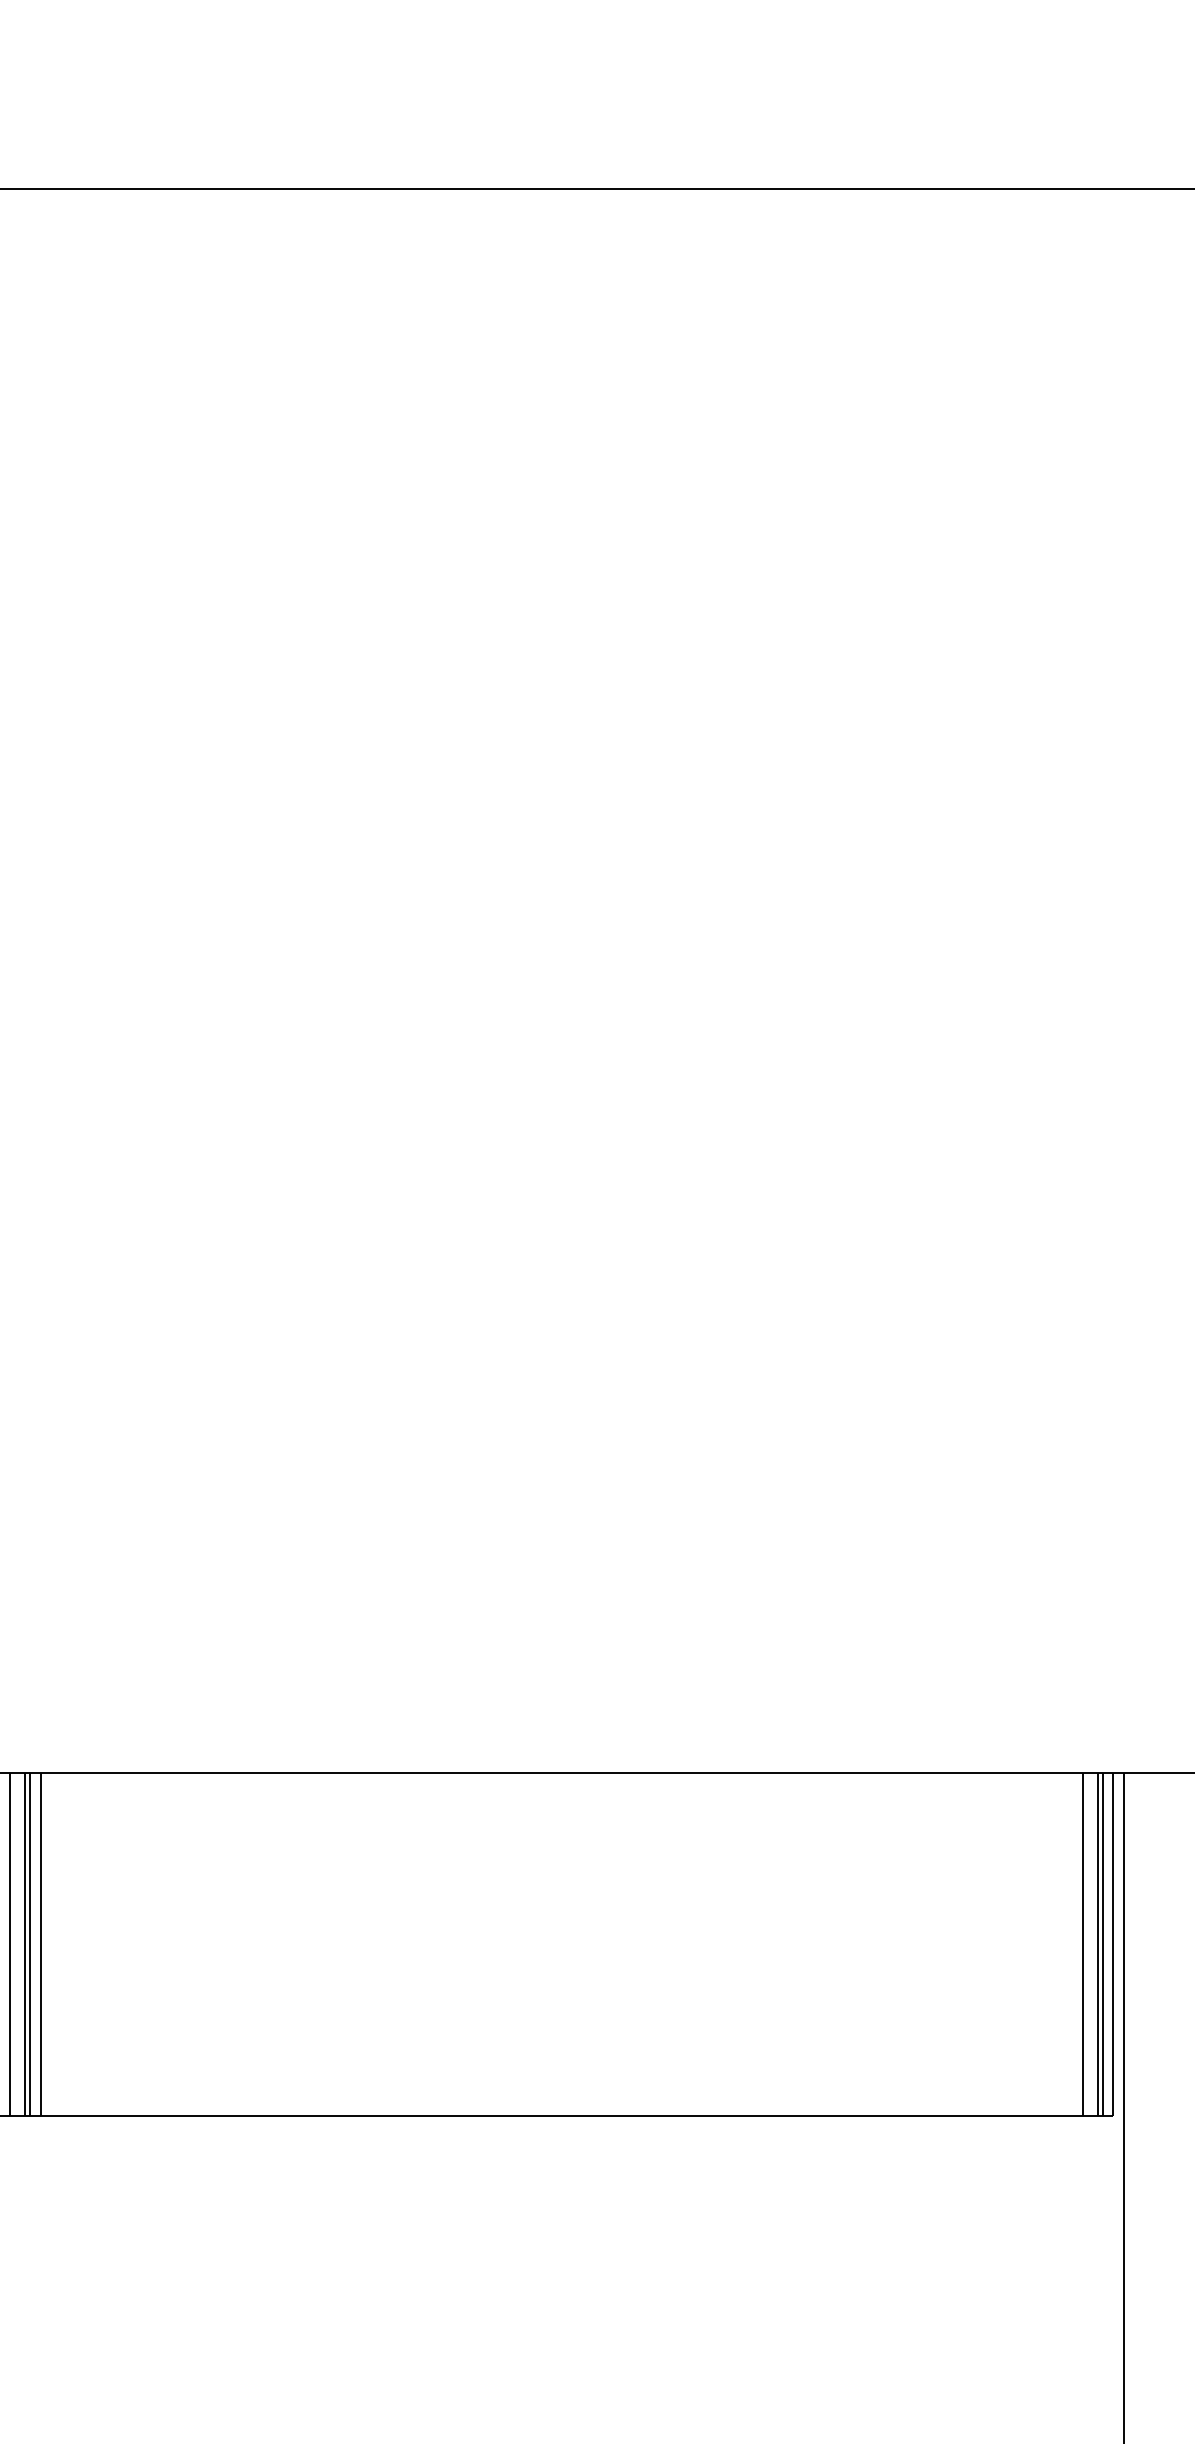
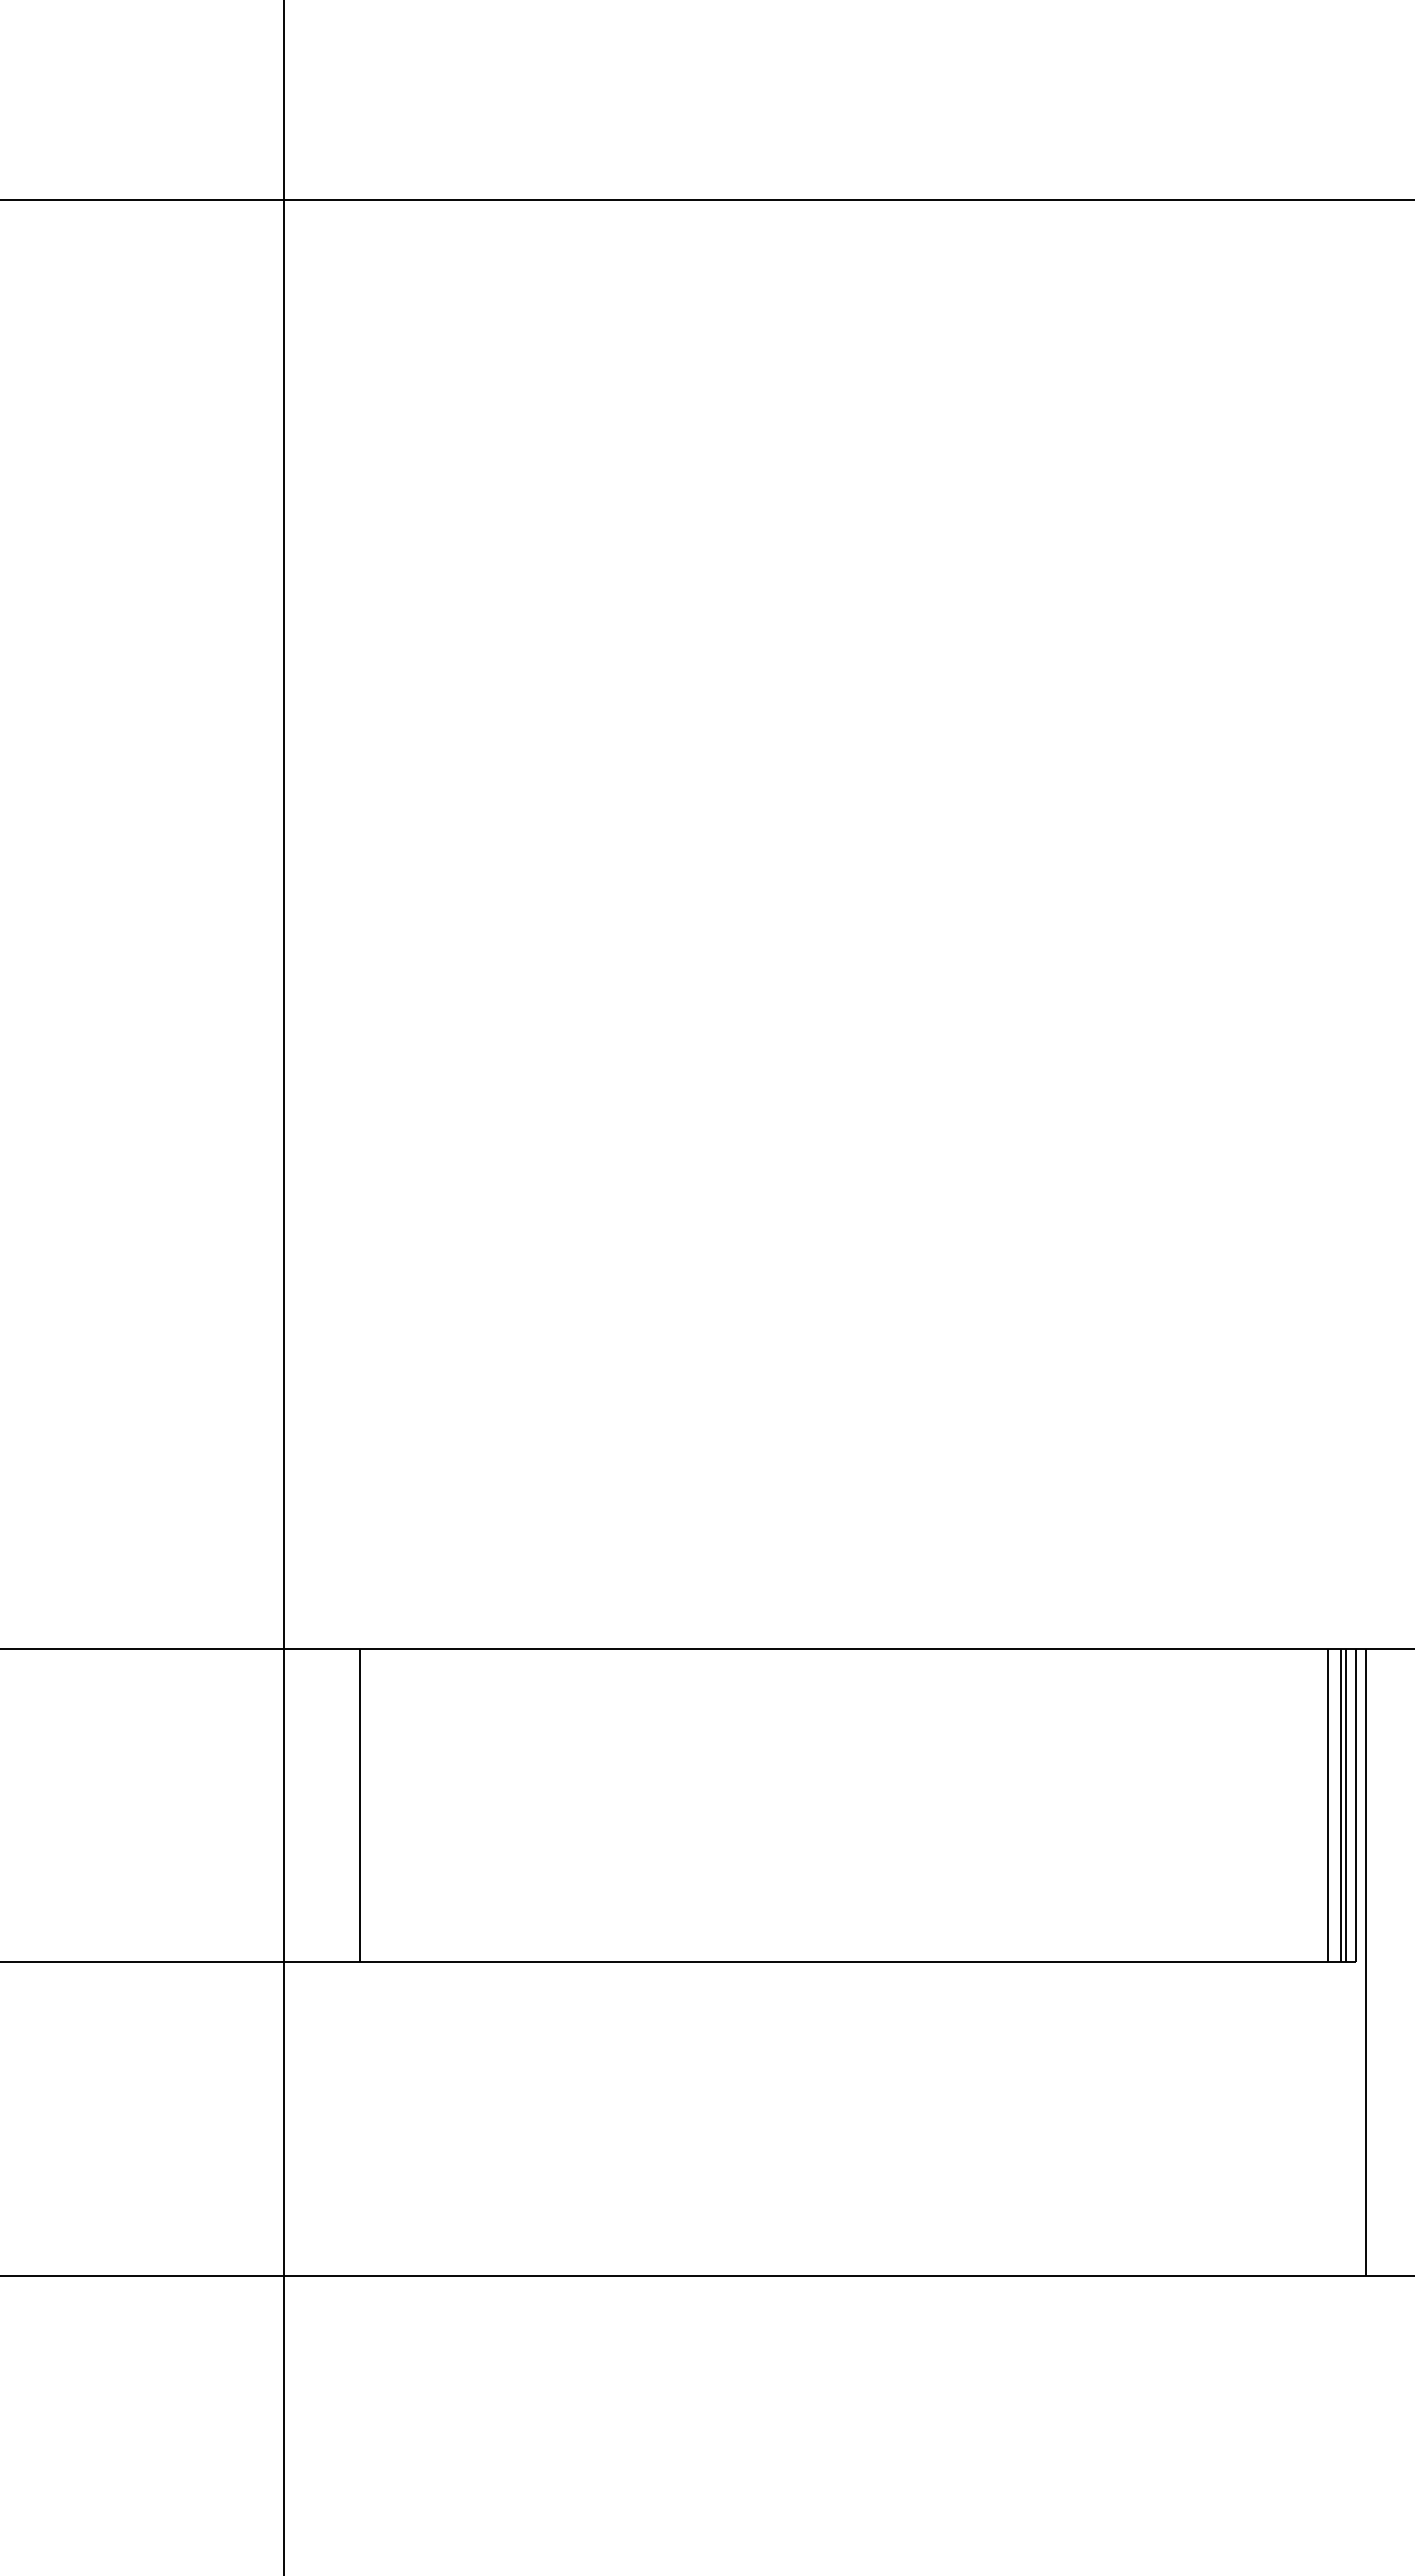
line: (10, 1944) -> (347, 1805), removed
line: (29, 1944) -> (364, 1805), removed
line: (41, 1944) -> (375, 1805), removed

